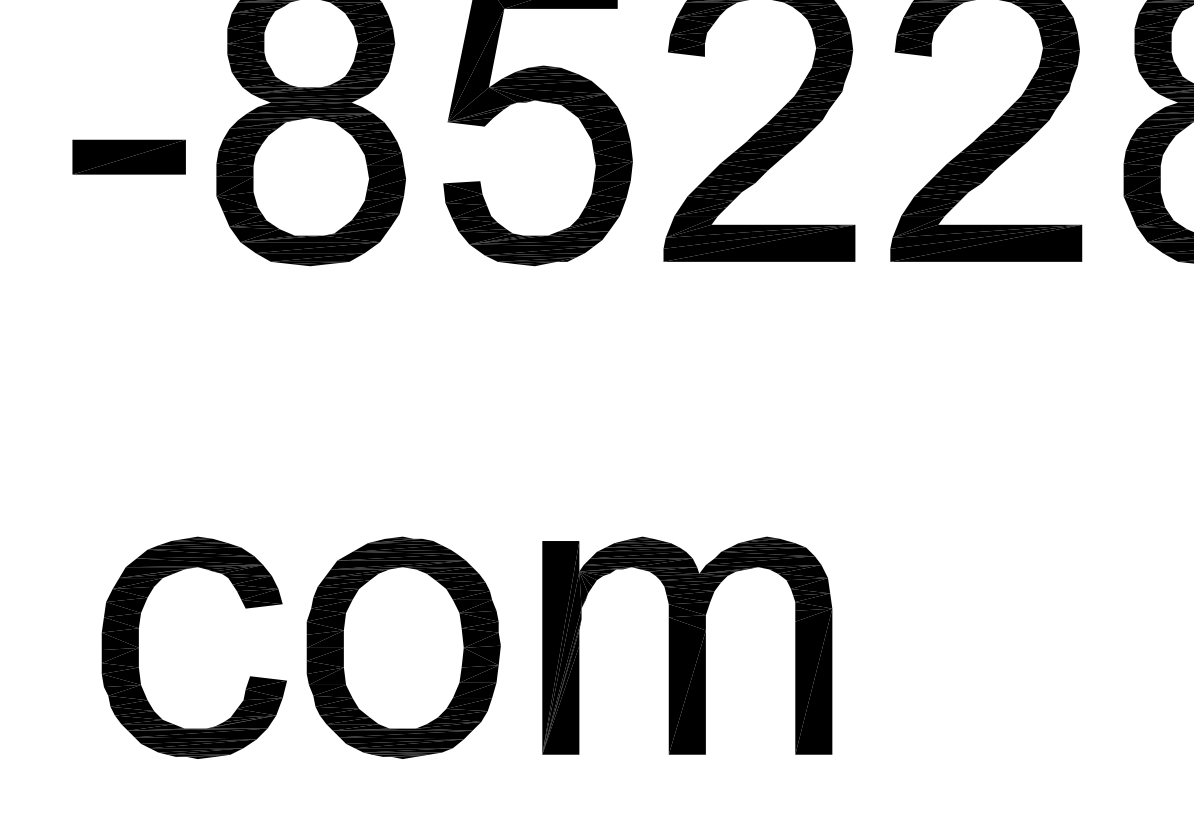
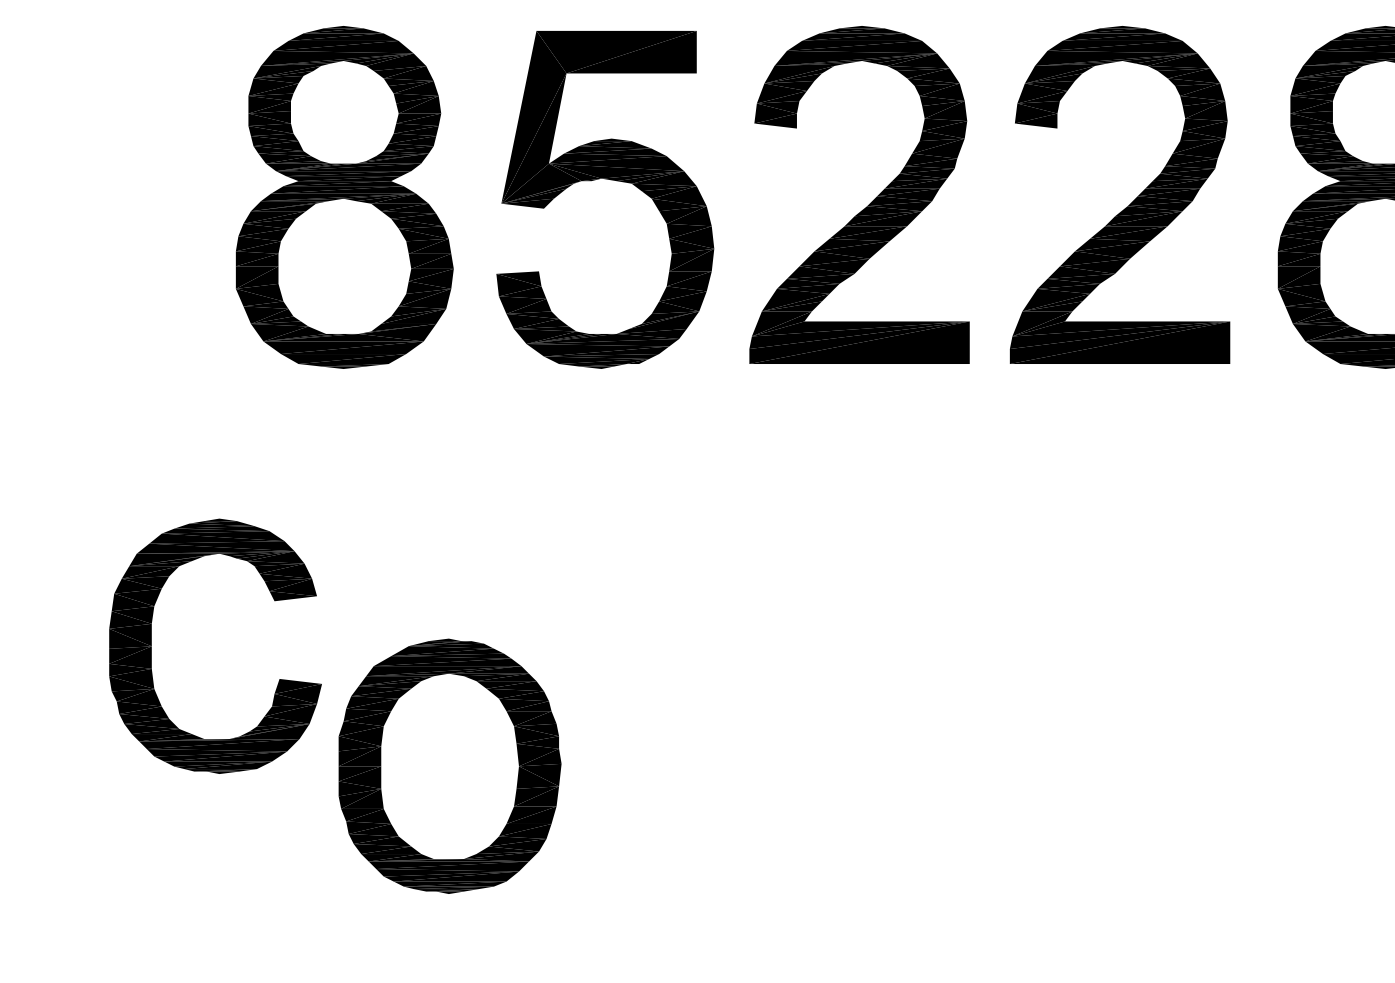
part: (129, 156) -> (135, 243), removed
part: (687, 645) -> (776, 804), removed
part: (138, 647) -> (151, 645), moved
part: (403, 647) -> (449, 765), moved

